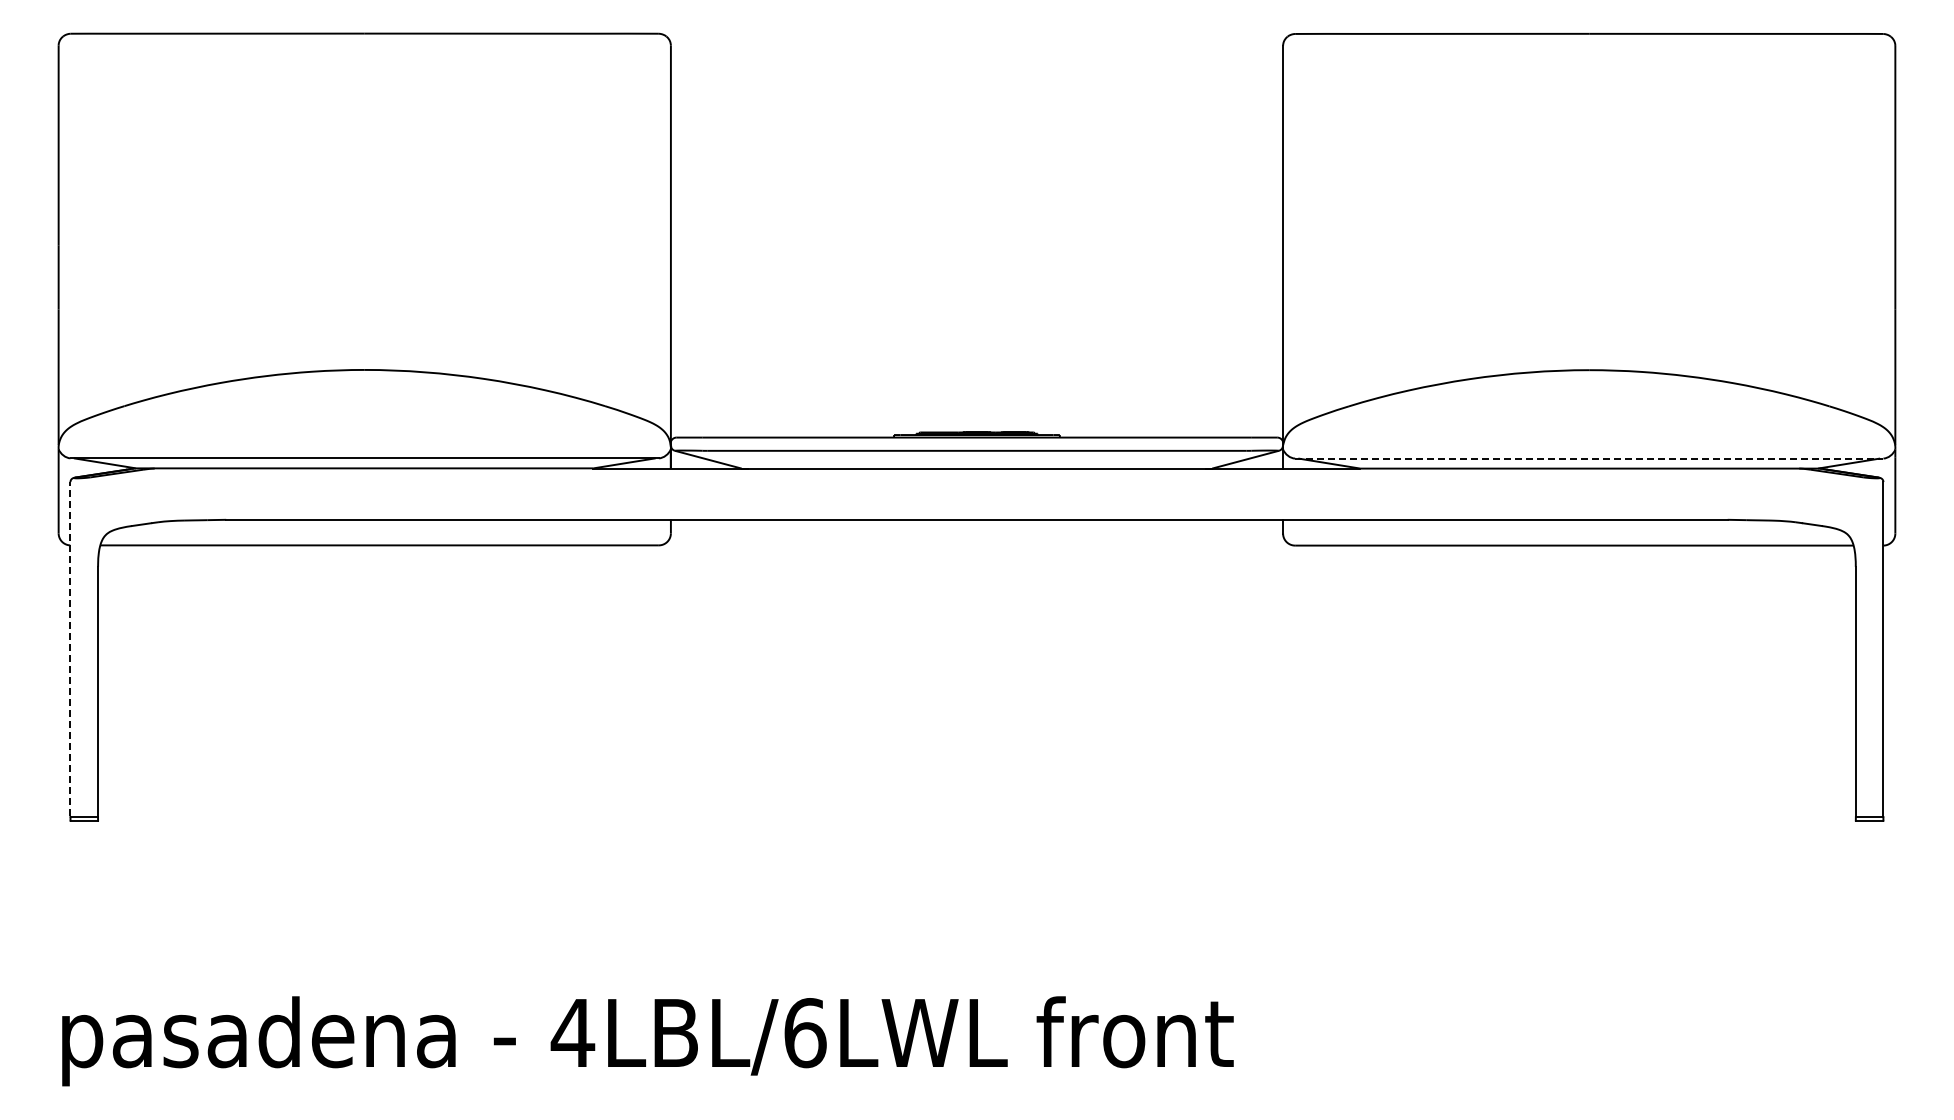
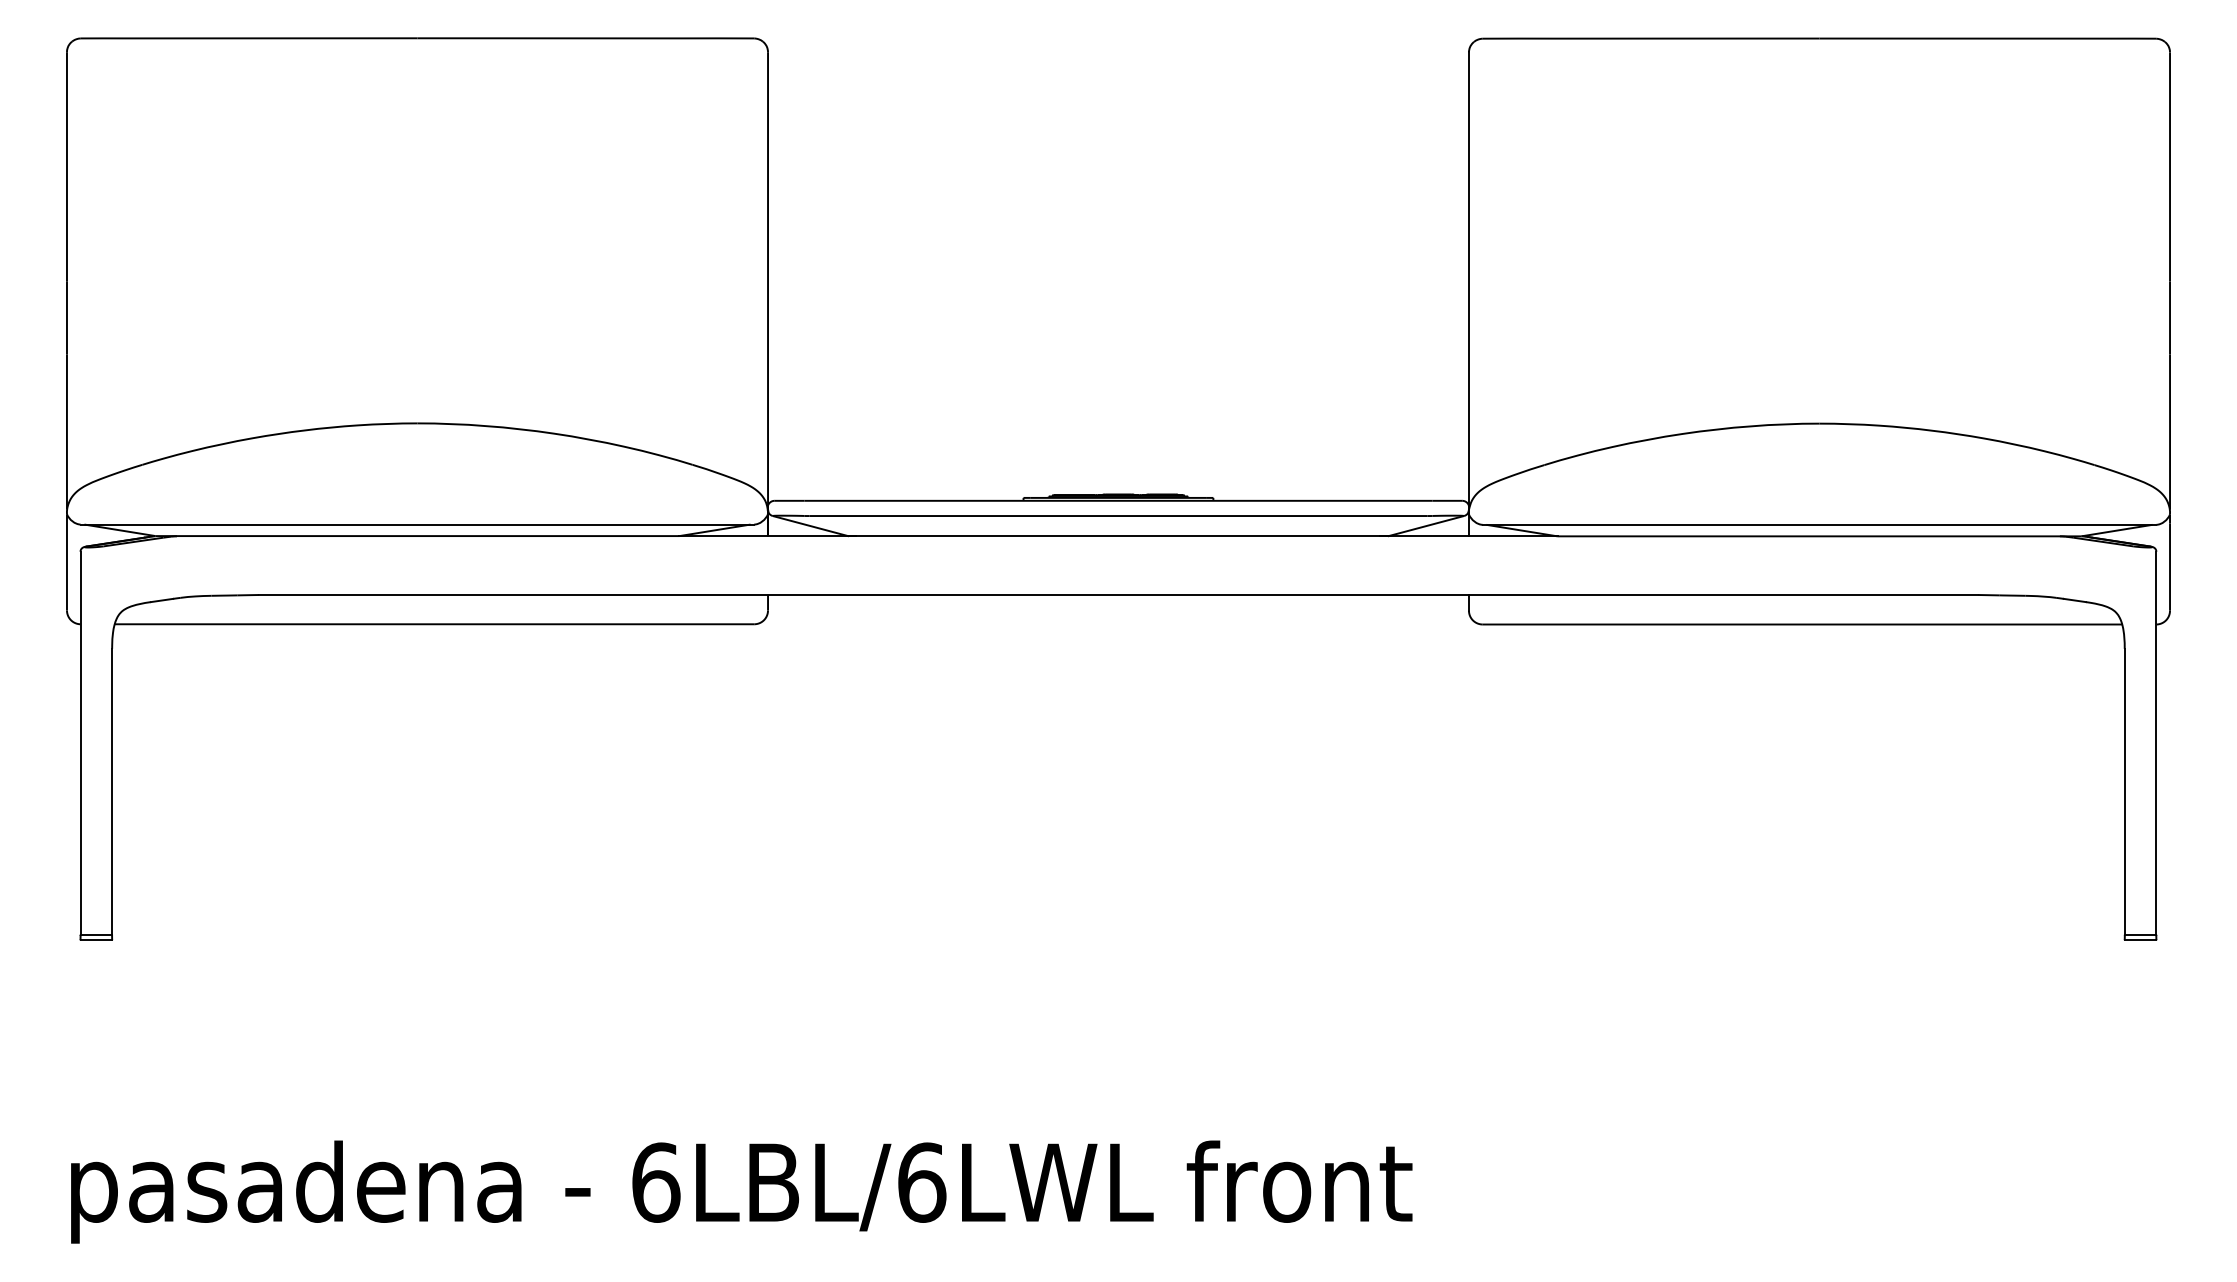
line: (1589, 458) -> (1819, 524), dashed -> solid
line: (70, 648) -> (80, 742), dashed -> solid
text: (572, 1033) -> (655, 1183), 4LBL/6LWL -> 6LBL/6LWL

